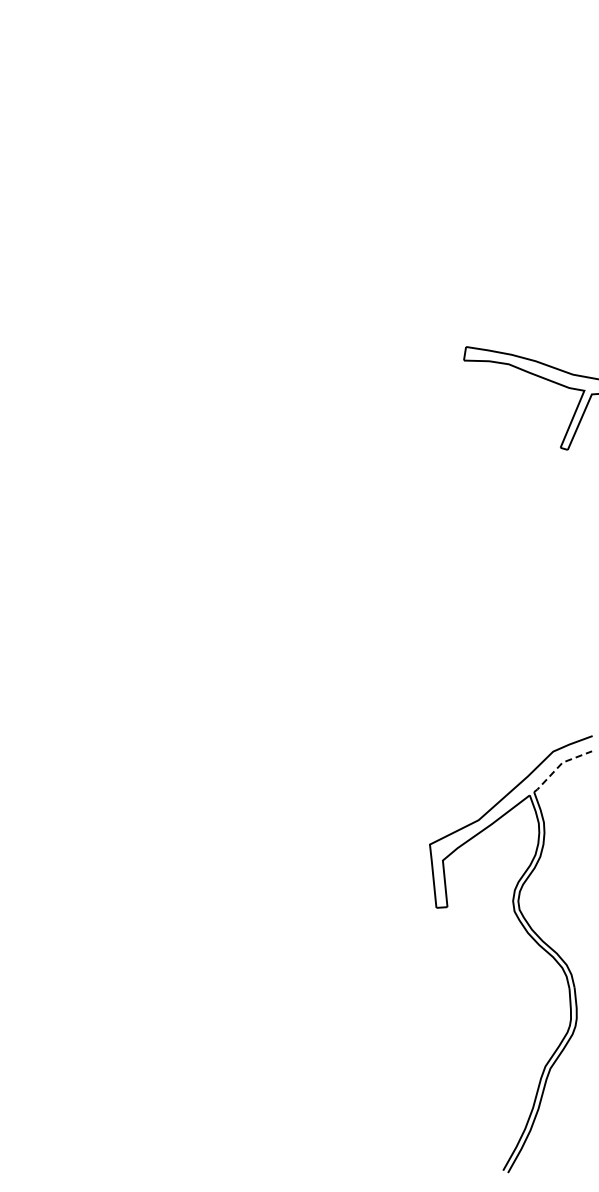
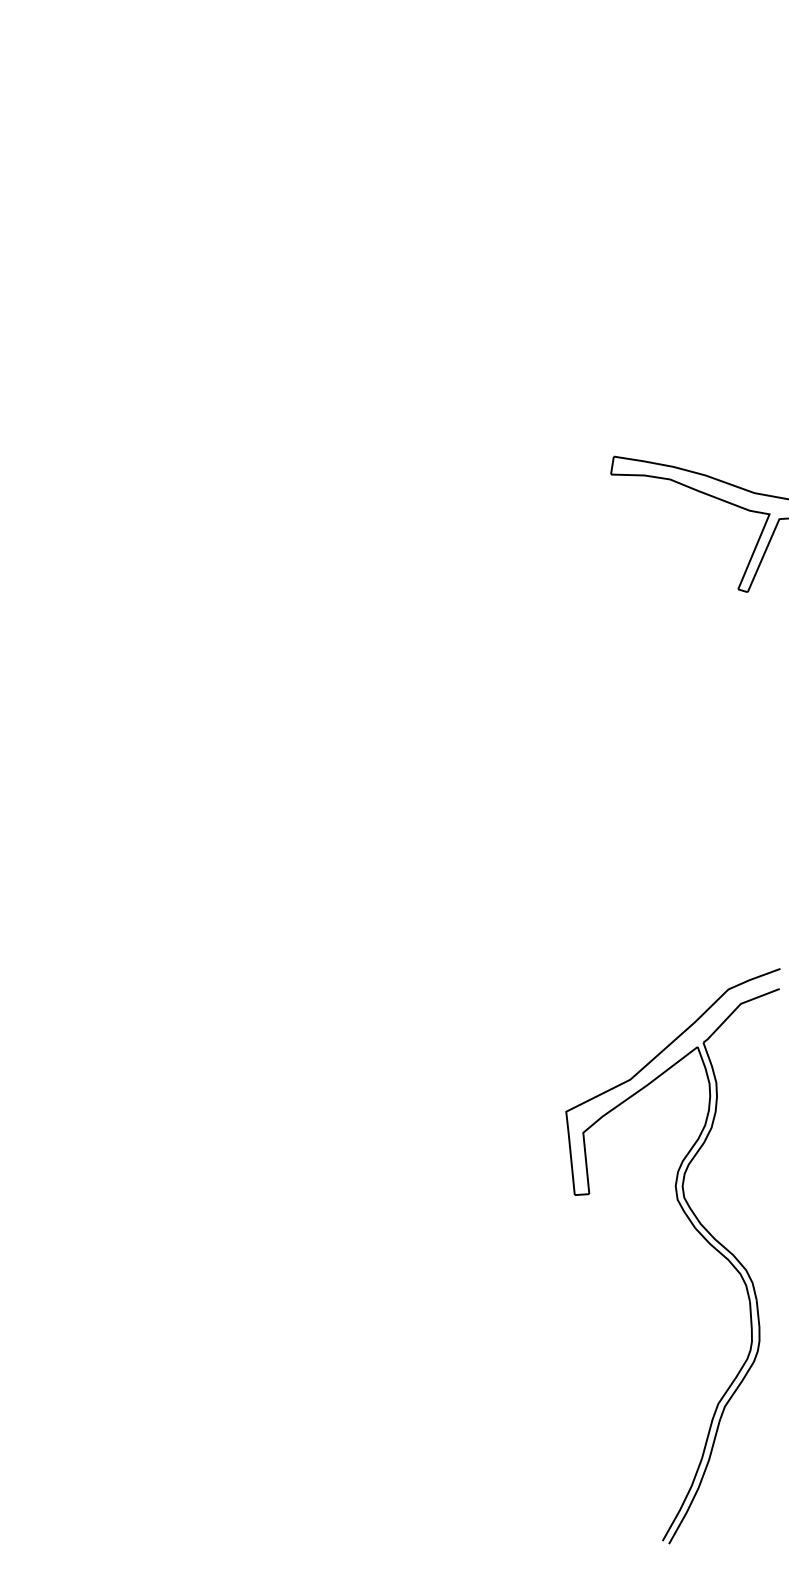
line: (559, 766) -> (736, 1008), dashed -> solid

